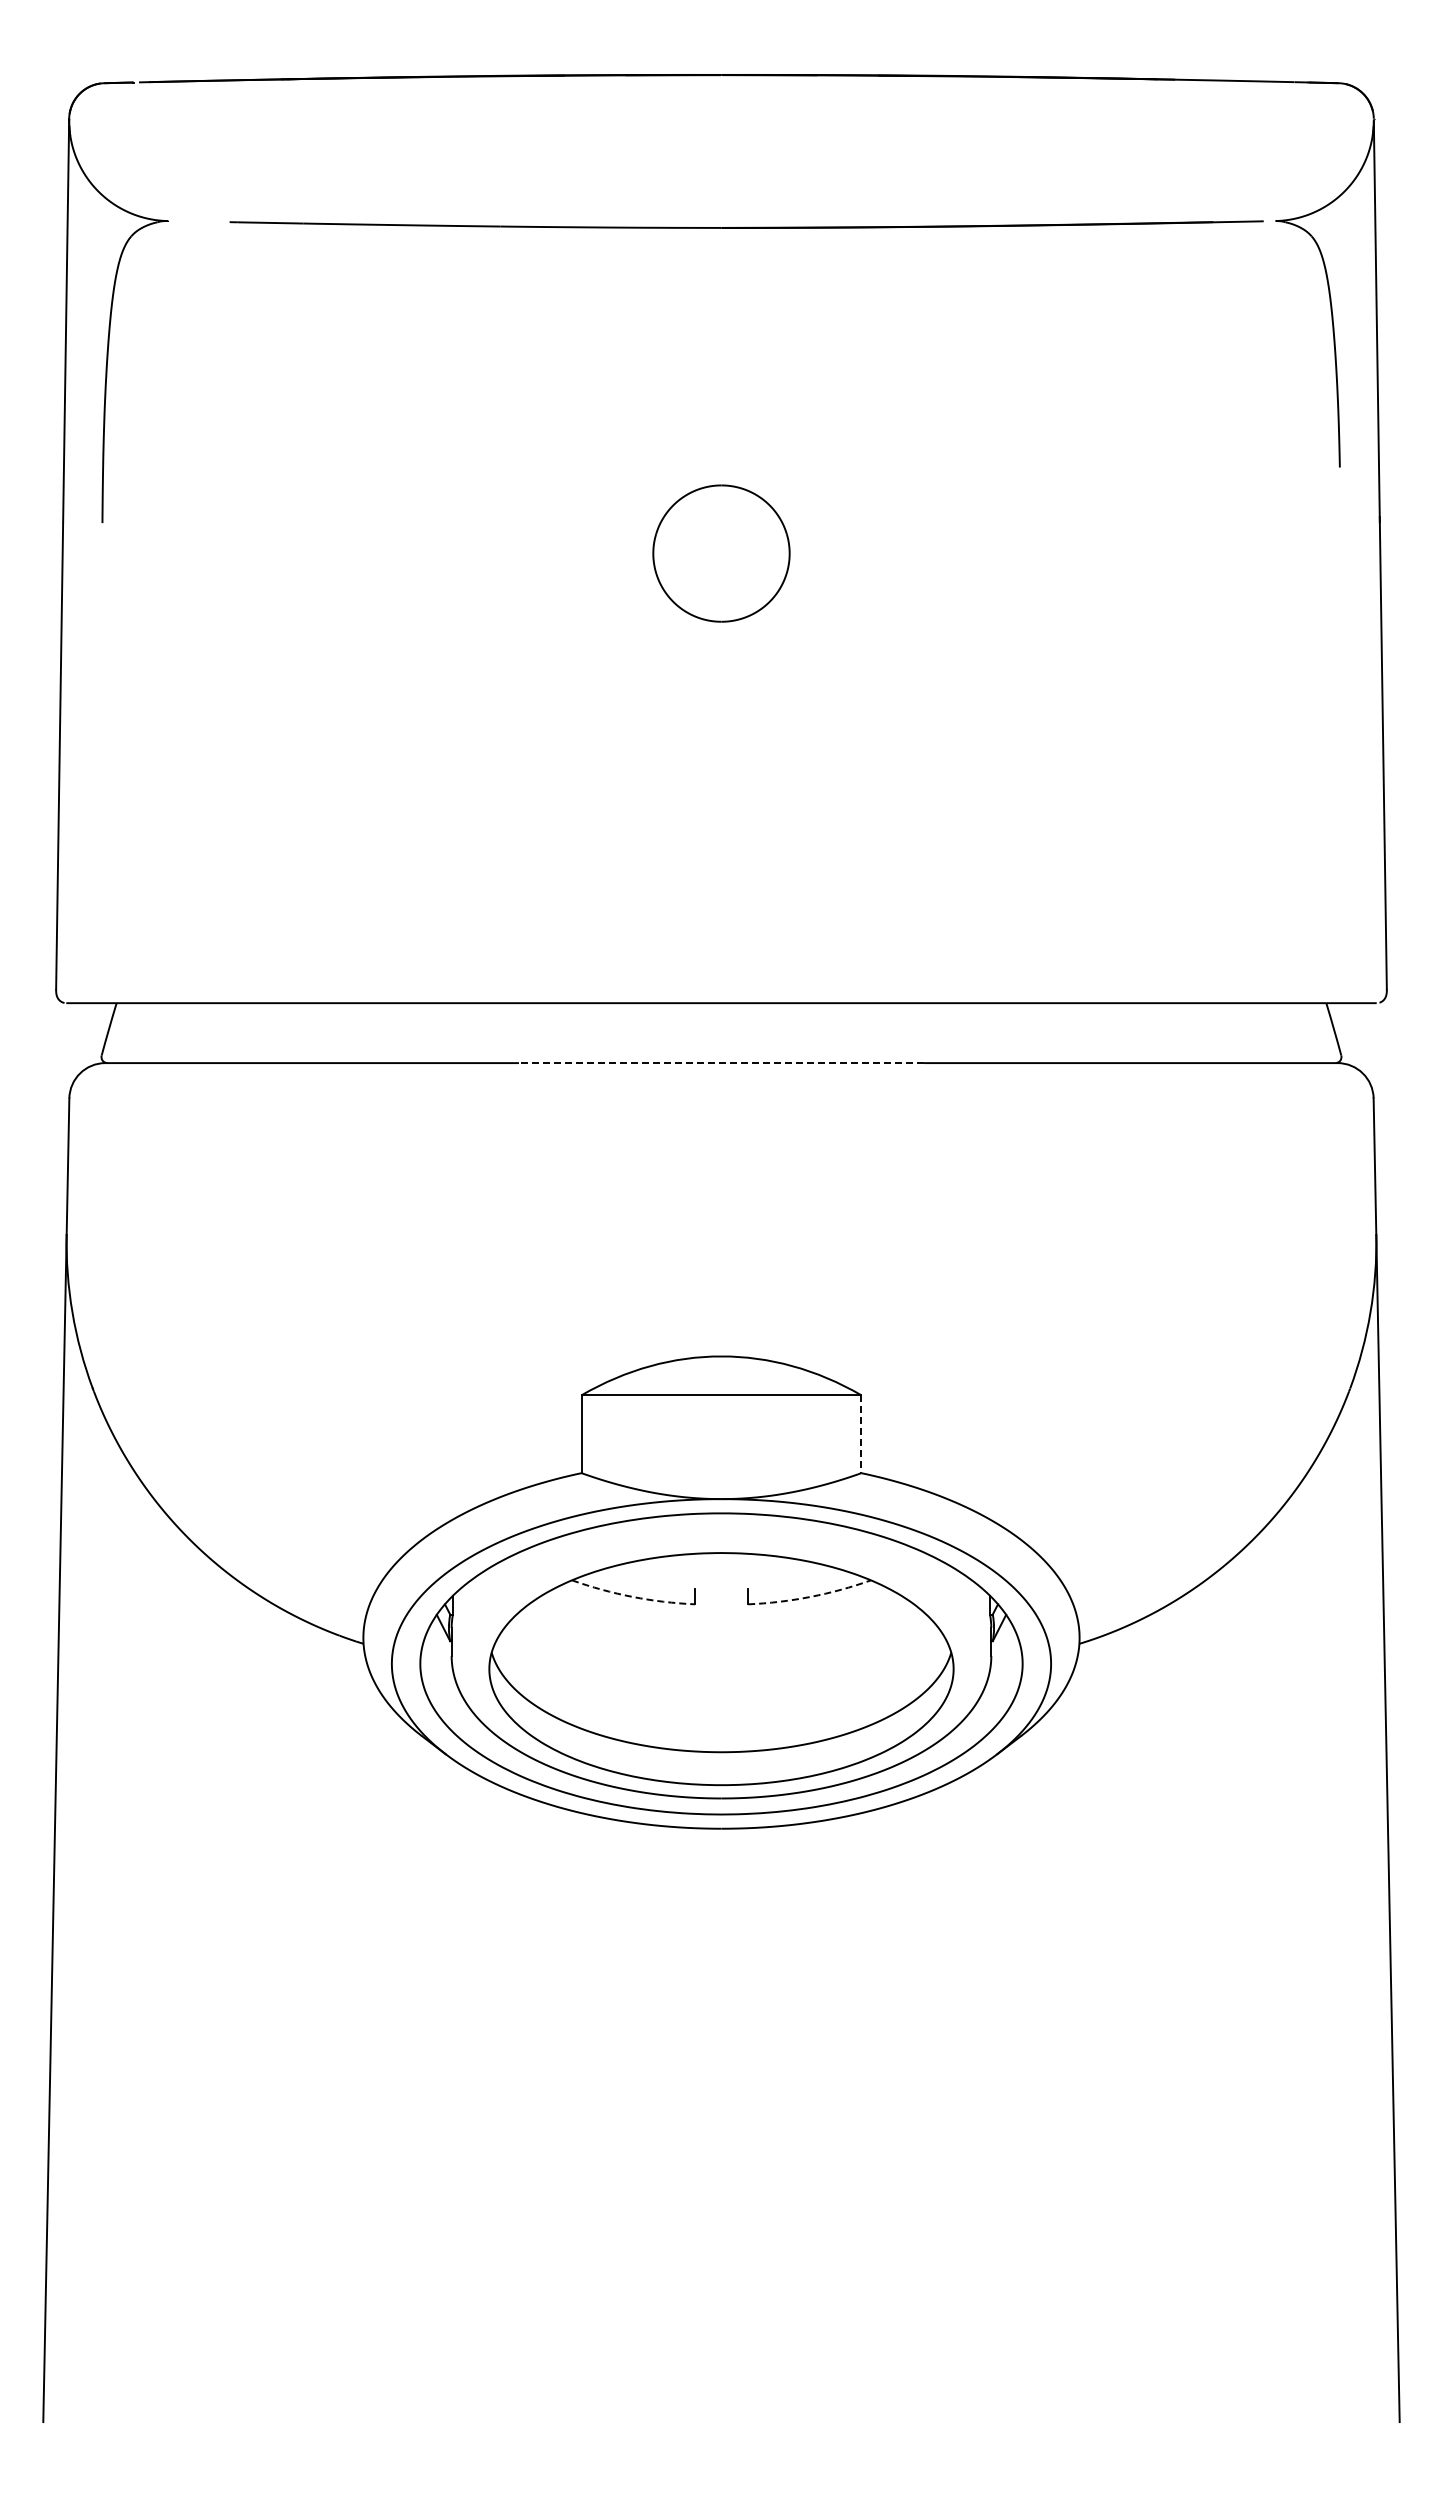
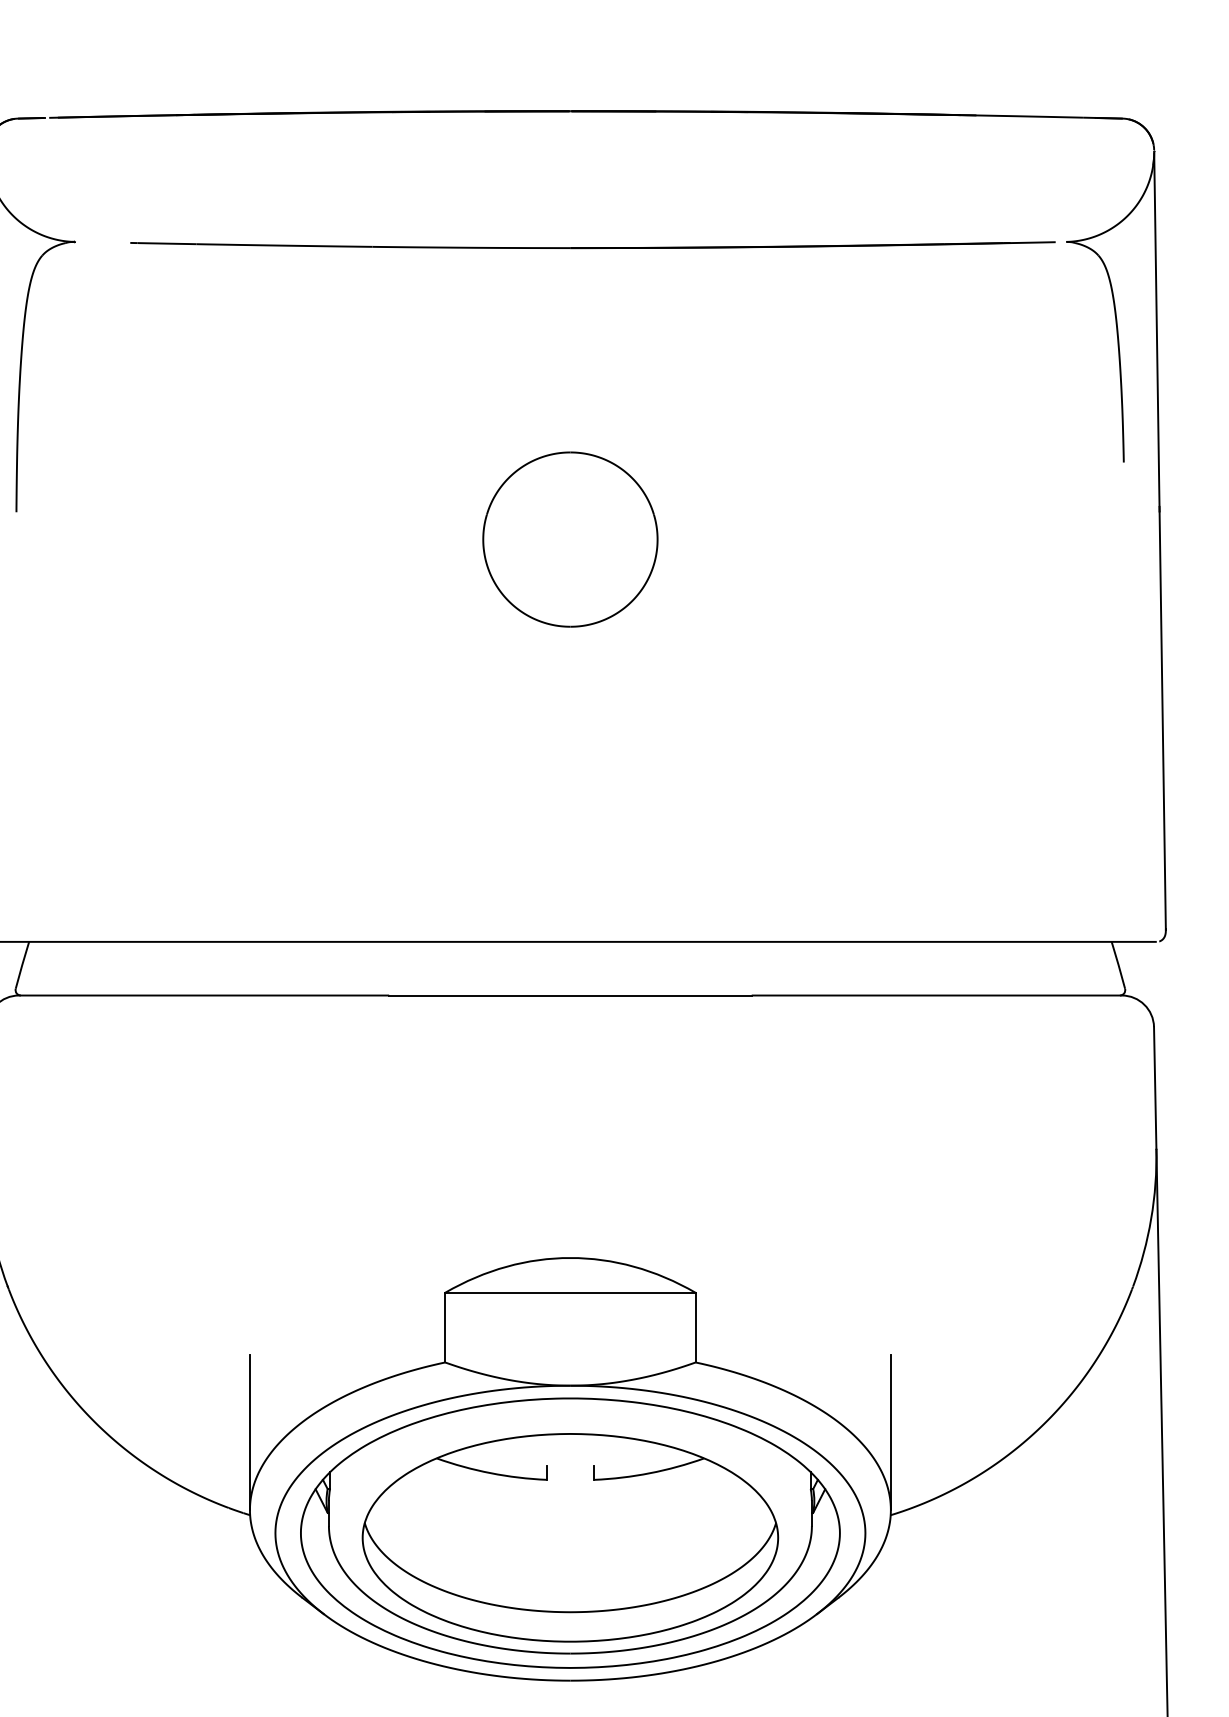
part: (721, 553) -> (570, 539), size x1.43
line: (721, 1063) -> (570, 995), dashed -> solid
line: (861, 1434) -> (695, 1327), dashed -> solid
line: (363, 1550) -> (250, 1431), added
line: (1079, 1550) -> (890, 1431), added
arc: (632, 1596) -> (490, 1472), dashed -> solid
arc: (810, 1596) -> (650, 1472), dashed -> solid

